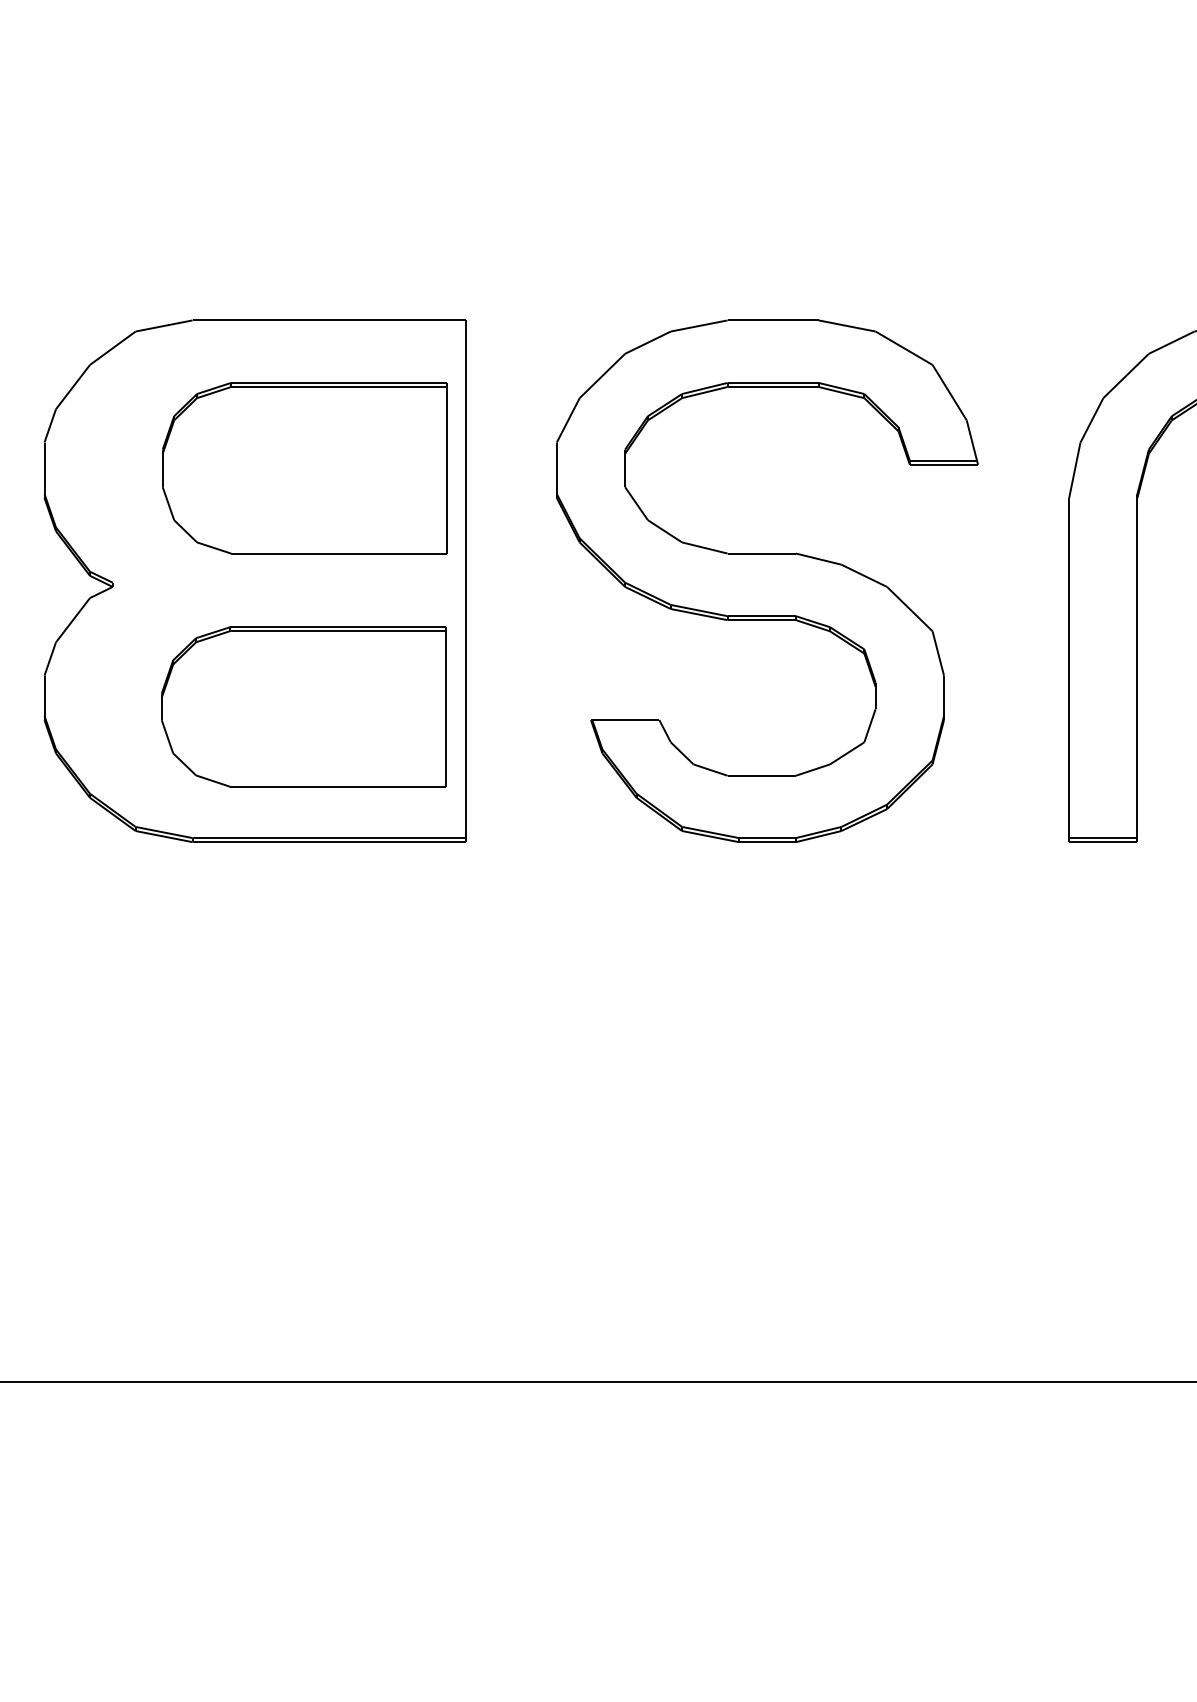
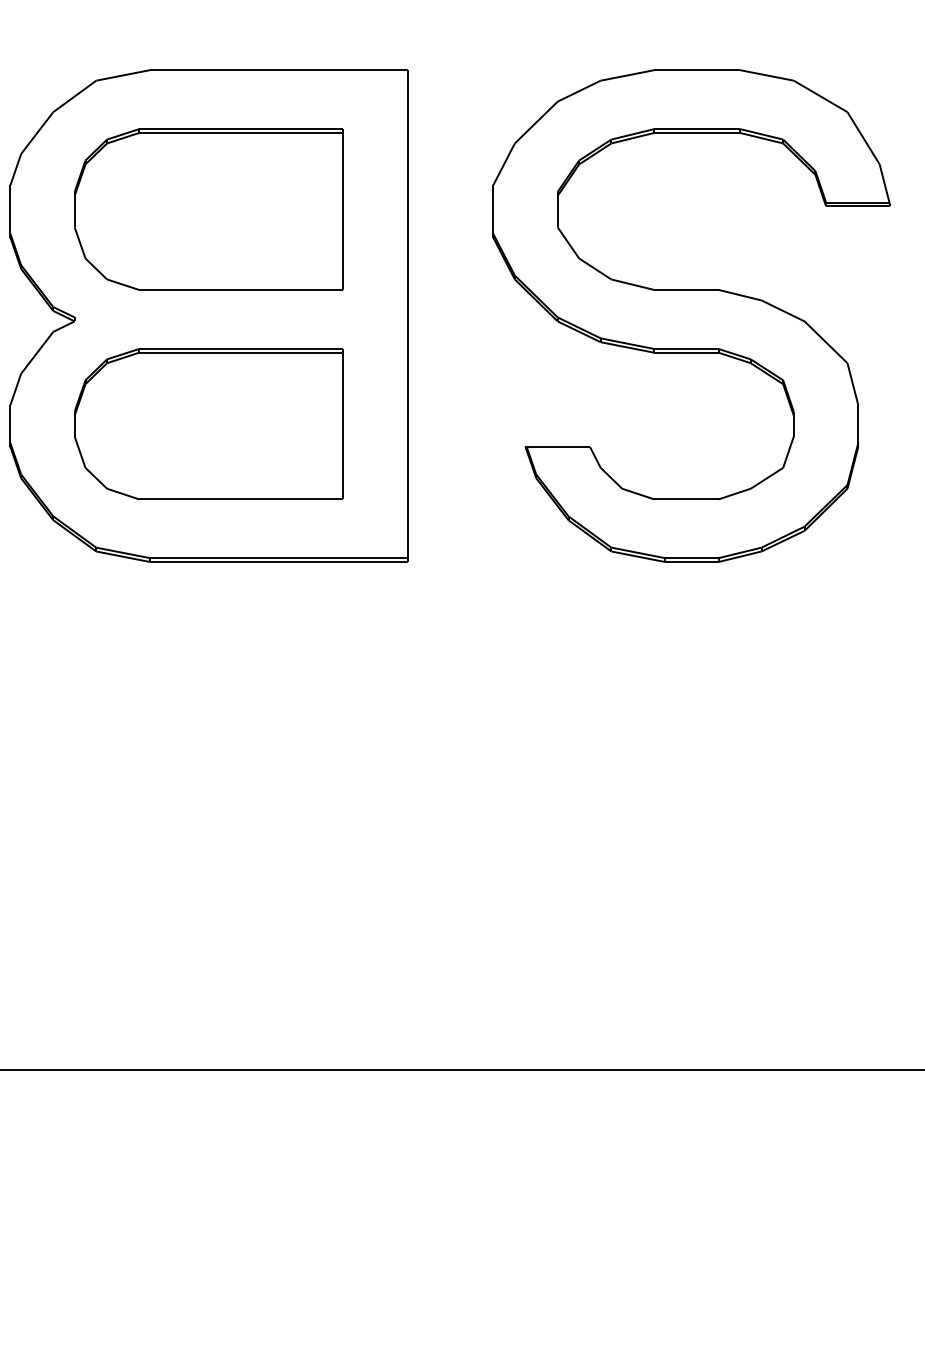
part: (304, 468) -> (208, 209), moved
part: (303, 706) -> (208, 423), moved

